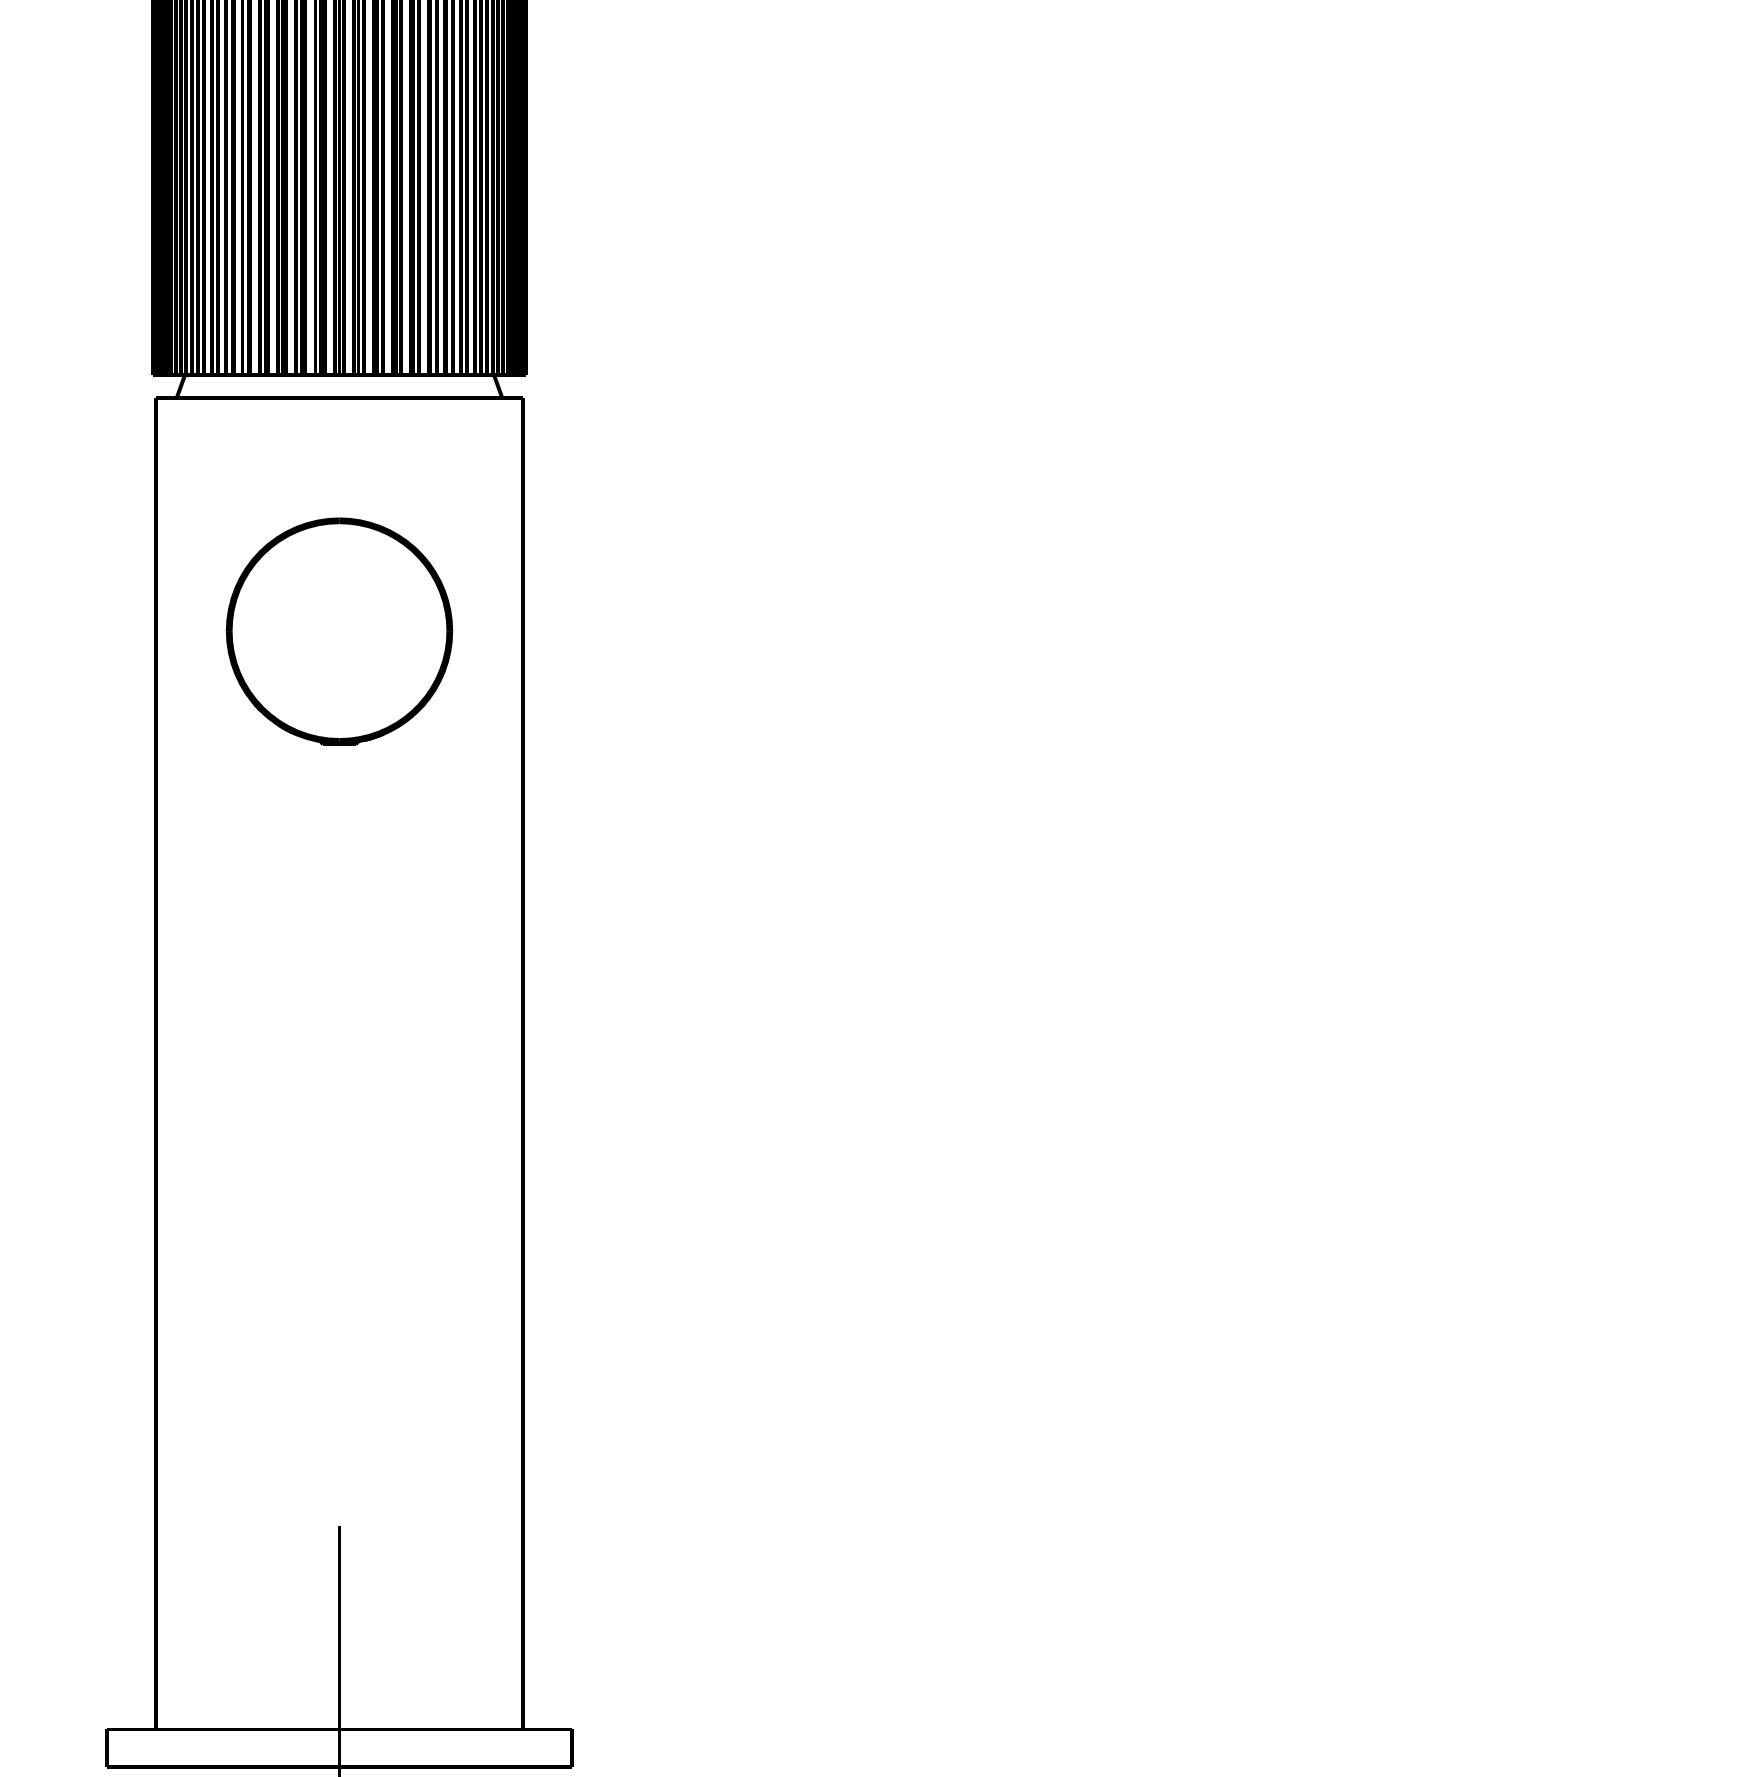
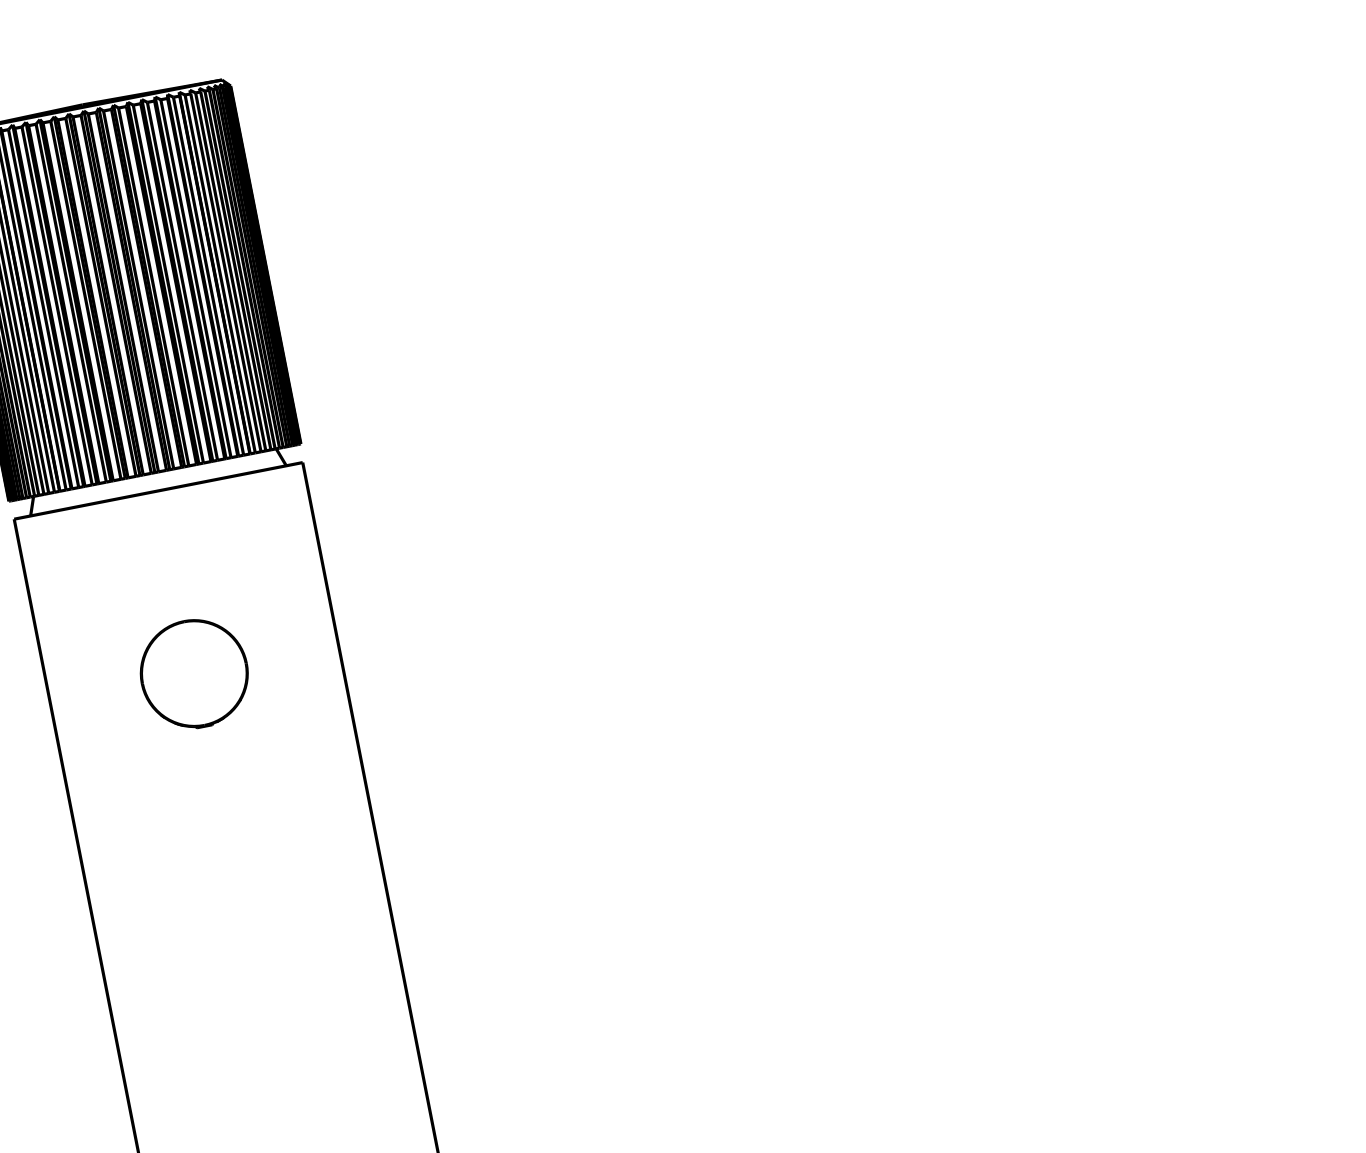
part: (339, 631) -> (194, 673), size x0.6

